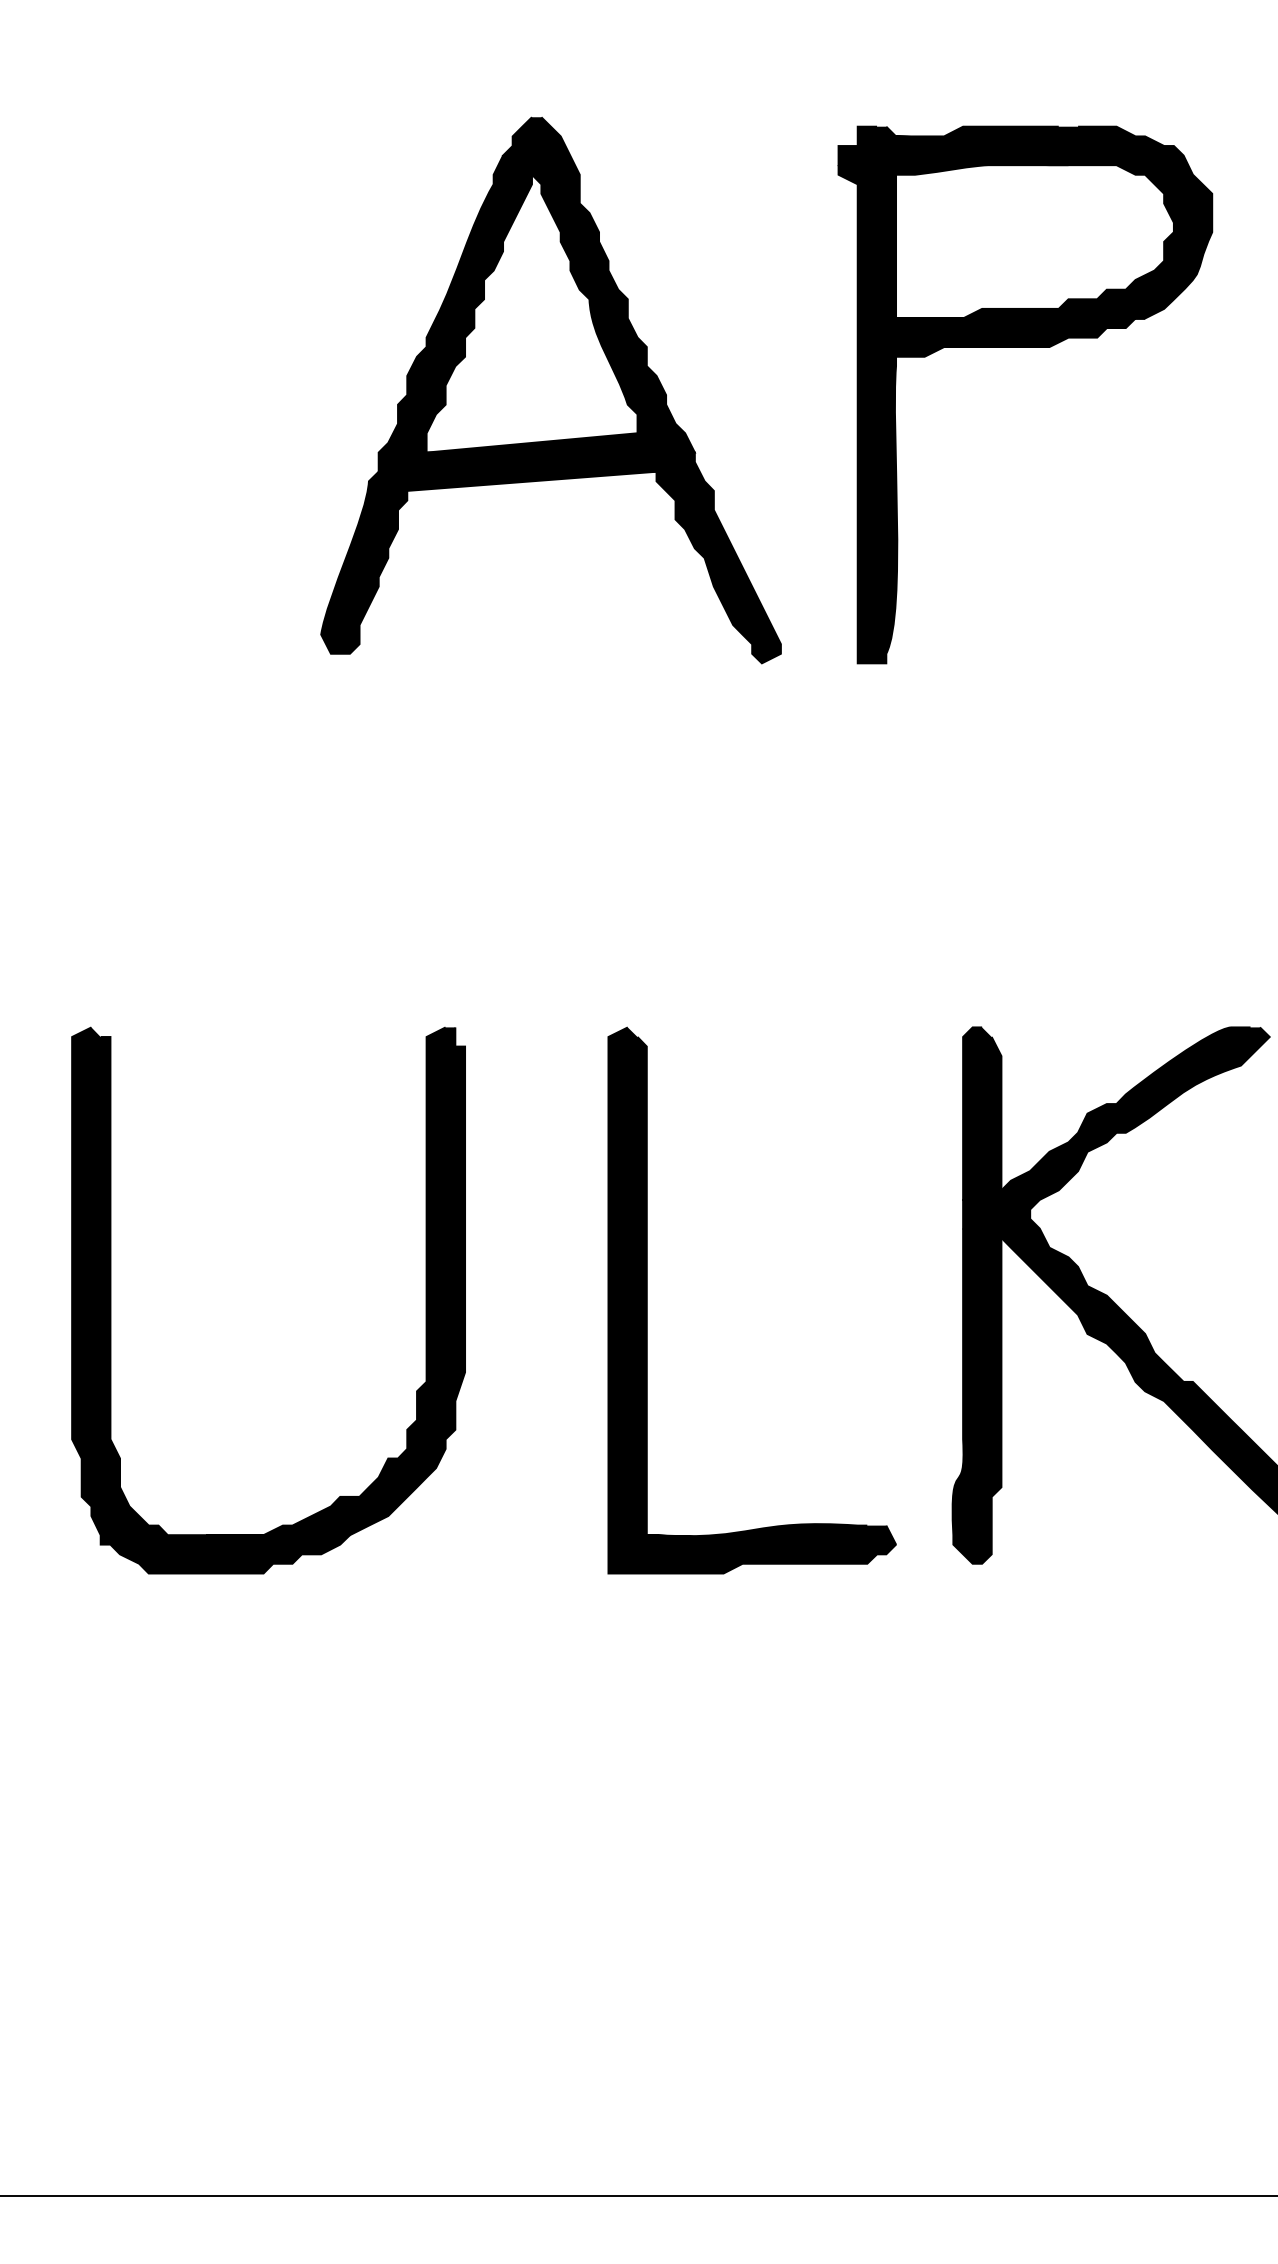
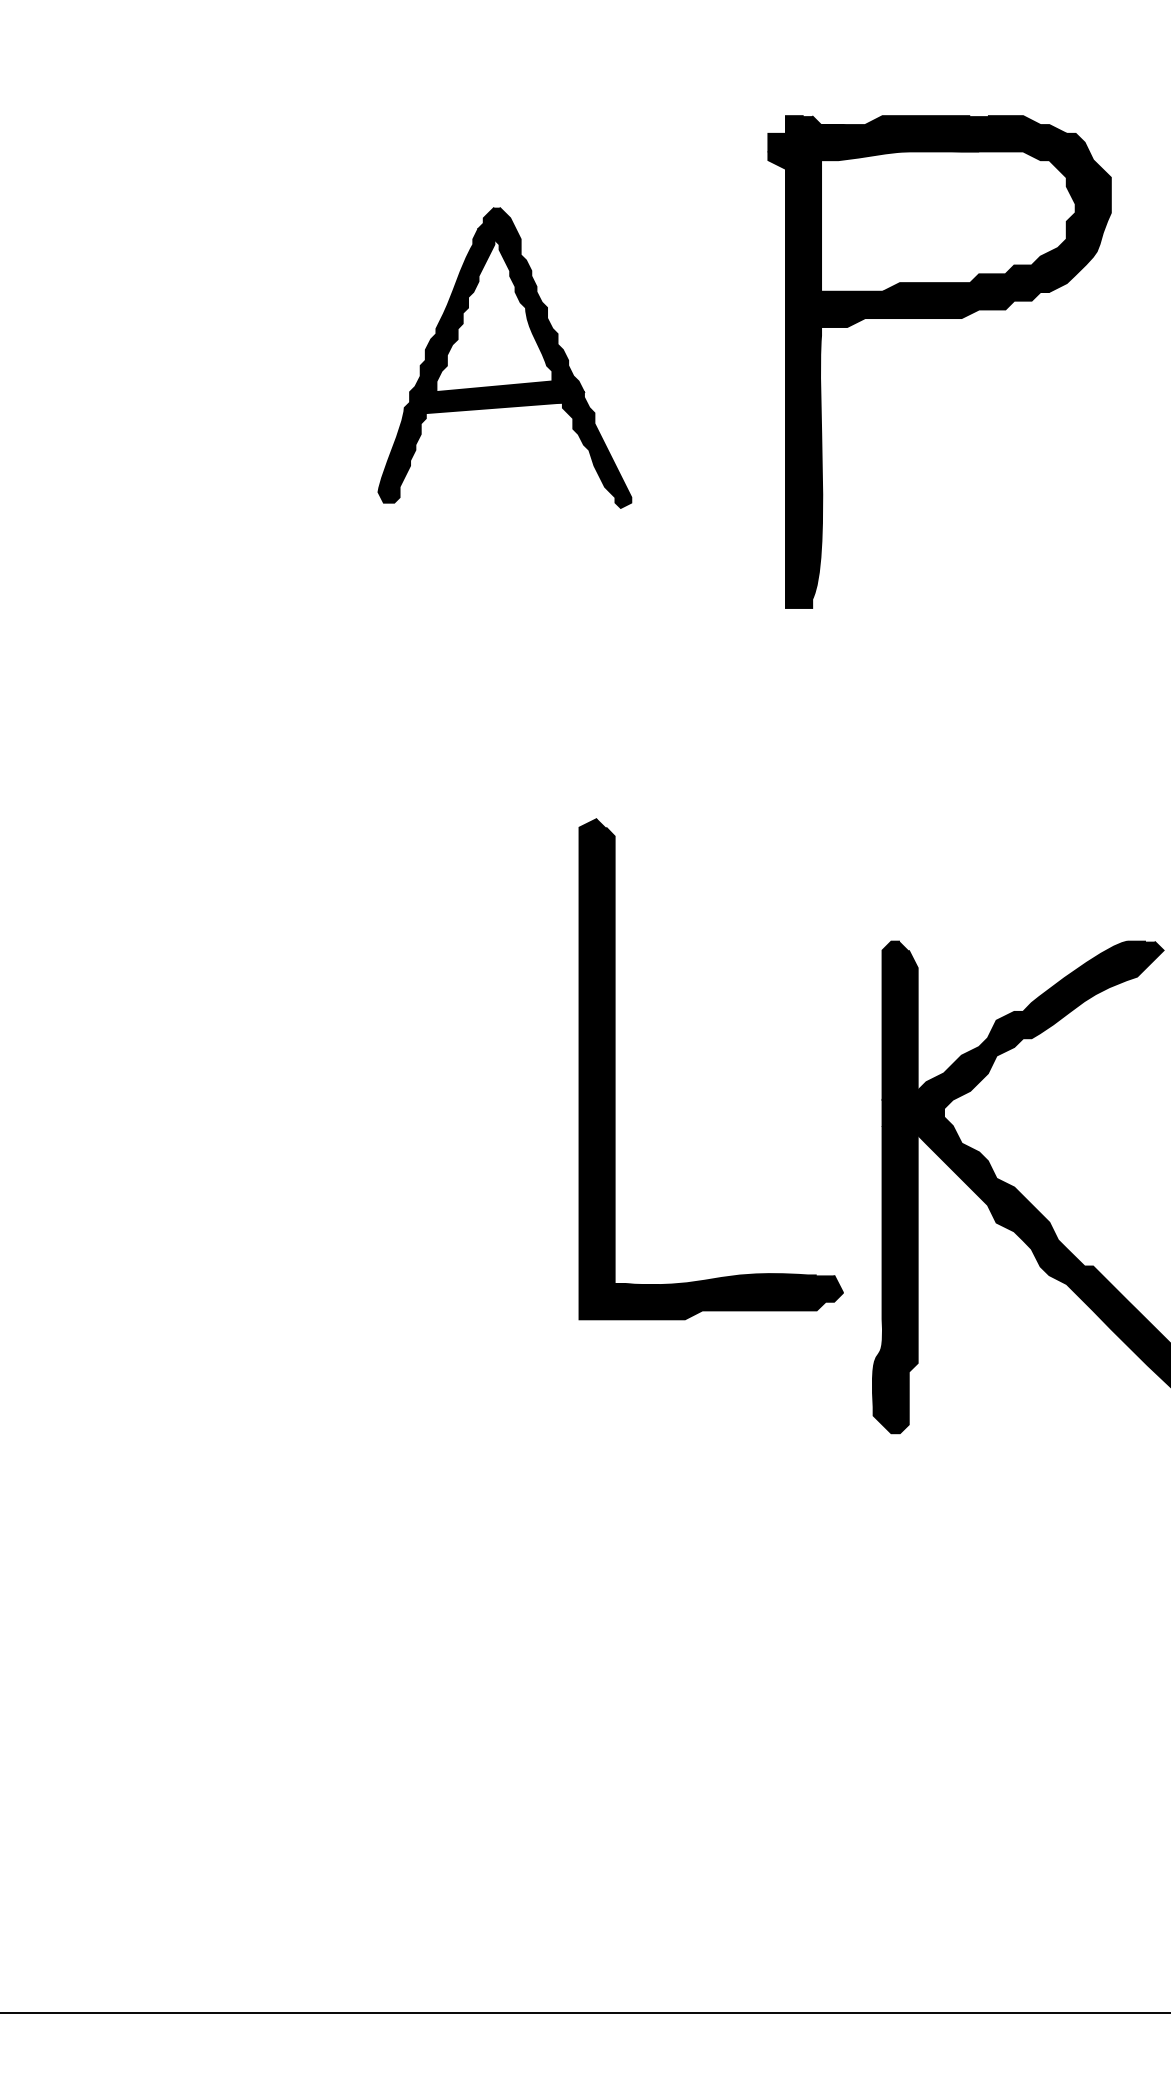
part: (550, 390) -> (504, 357), size x0.6
part: (111, 1300) -> (102, 1191), removed
part: (647, 1300) -> (615, 1069), moved

